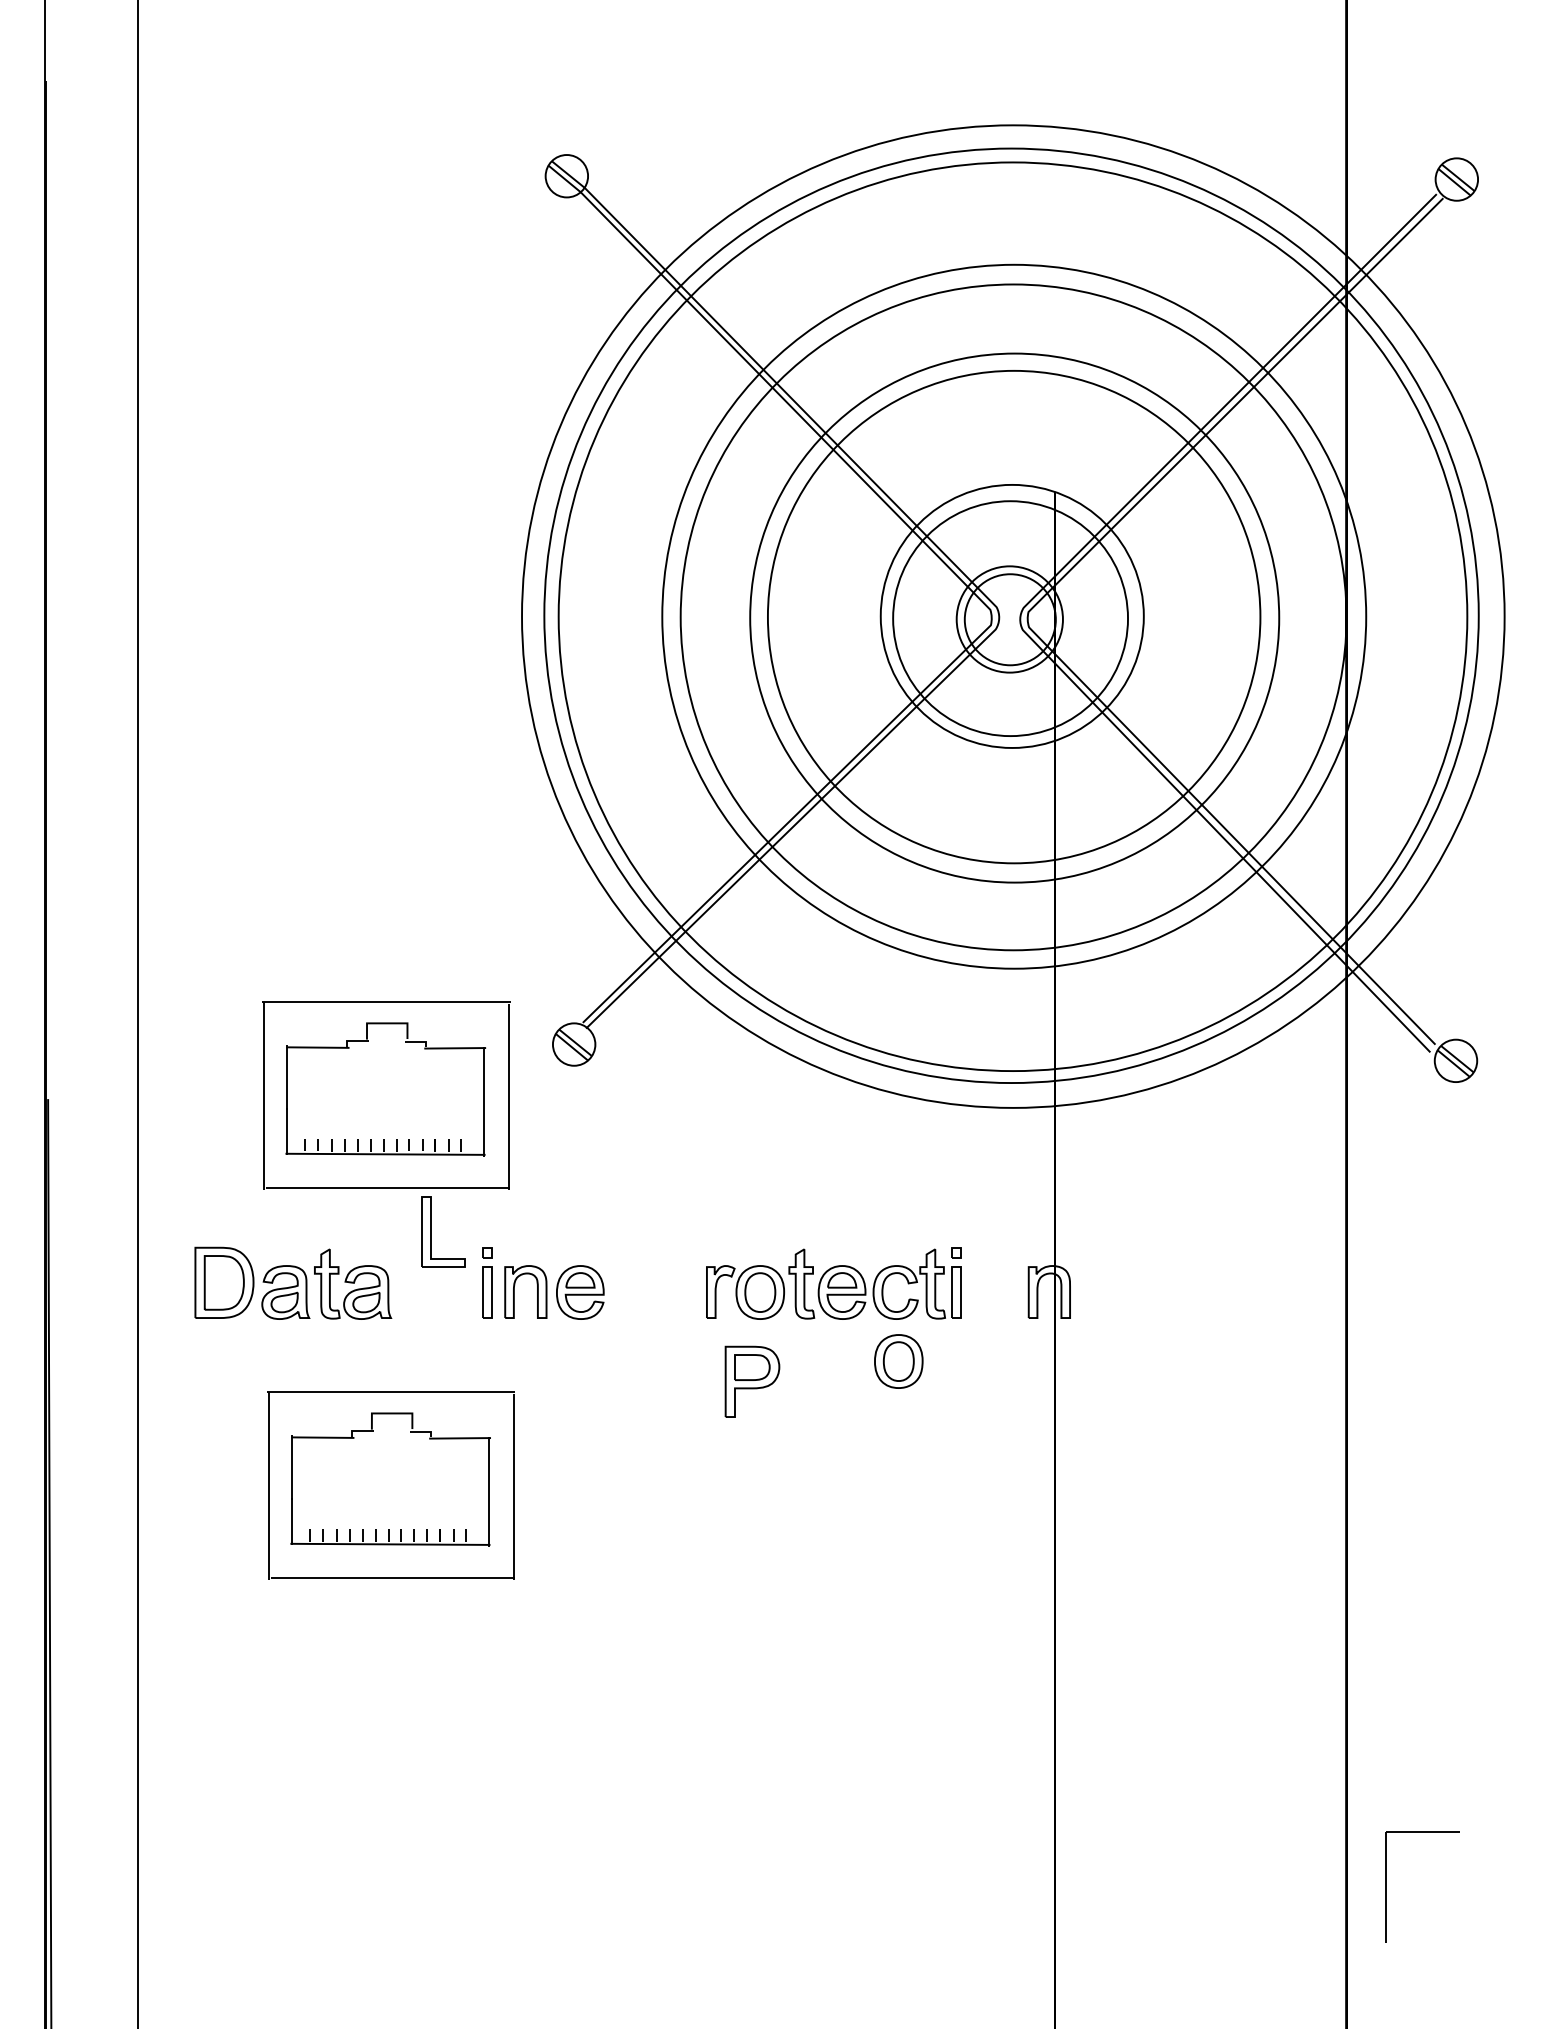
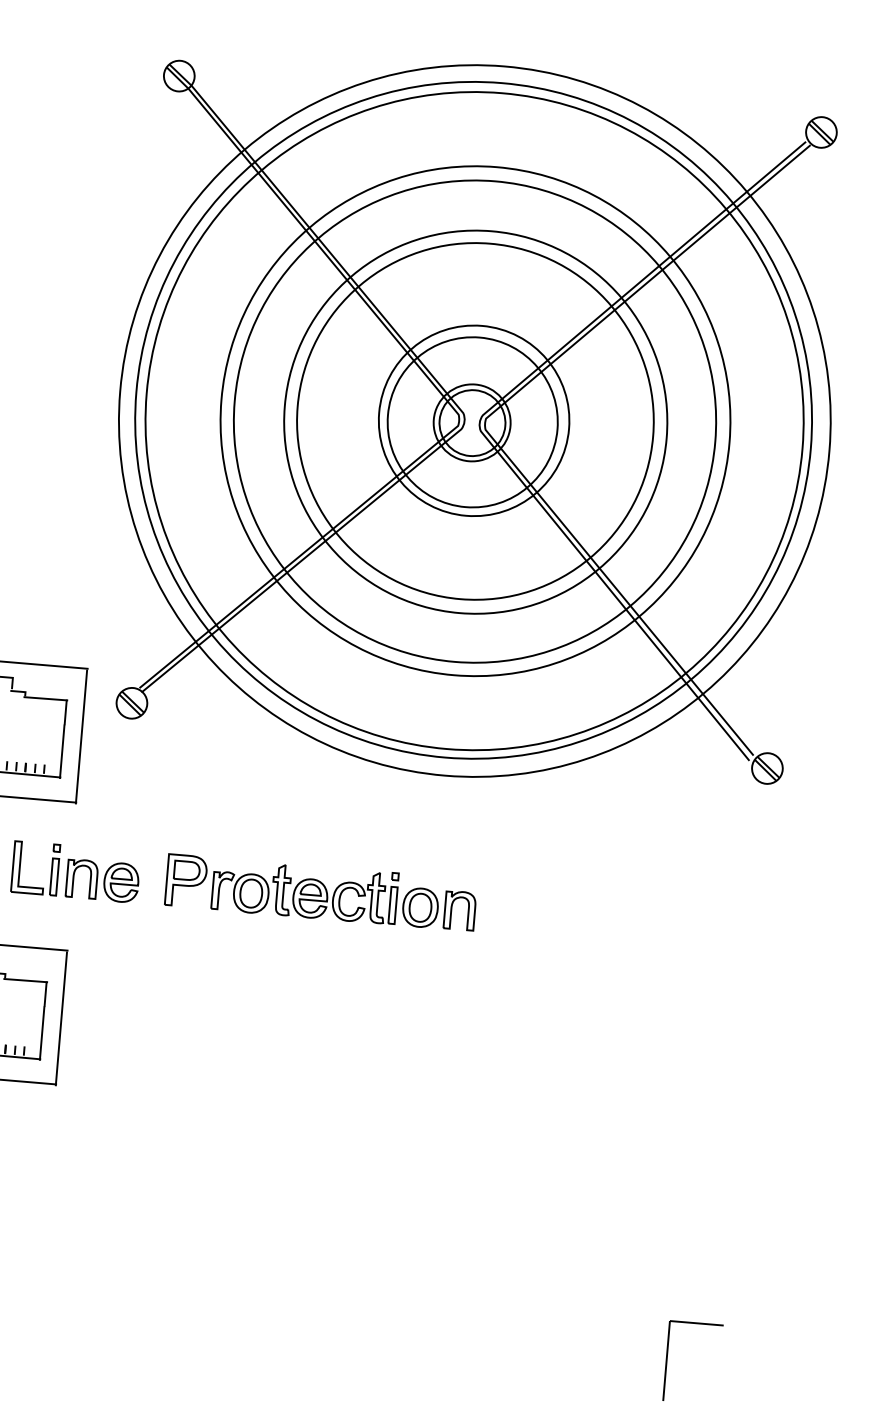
part: (431, 1231) -> (20, 866), moved
part: (898, 1361) -> (420, 907), moved
part: (752, 1381) -> (186, 880), moved

